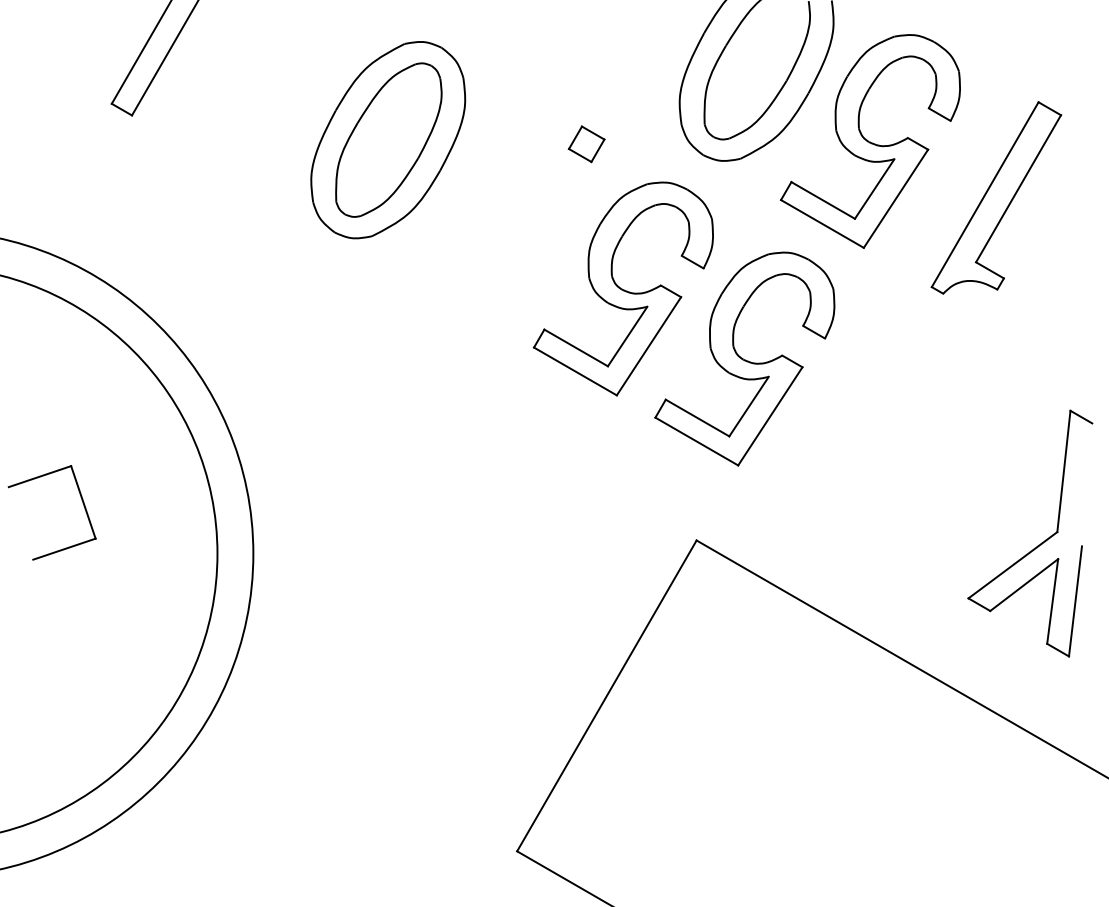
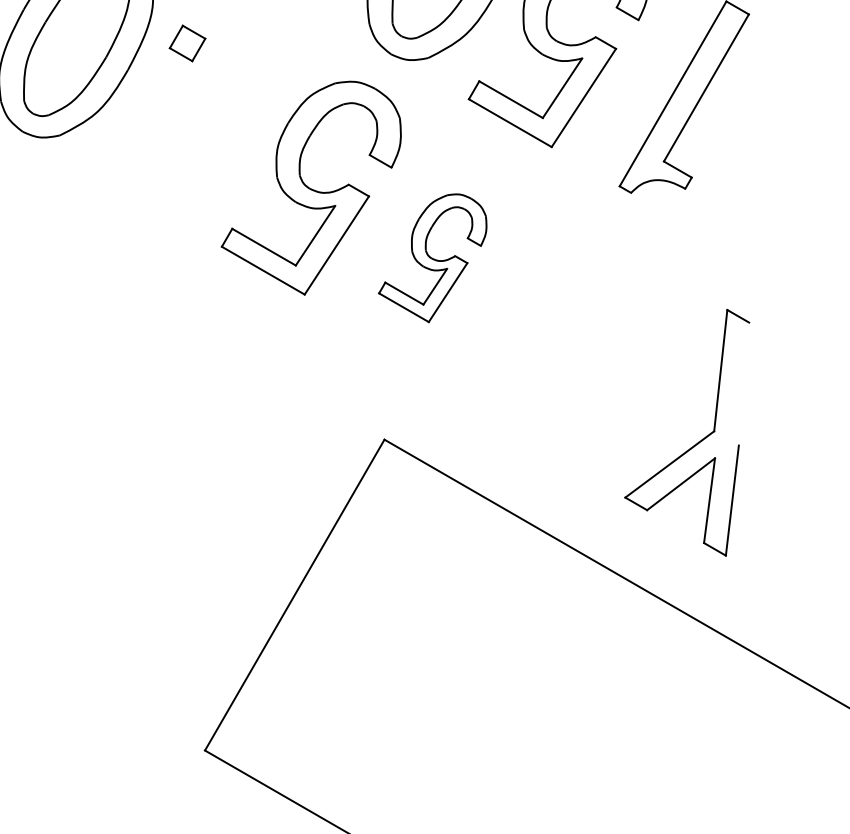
part: (586, 144) -> (187, 43), moved
part: (744, 358) -> (432, 257), size x0.6
part: (1037, 545) -> (694, 444), moved

